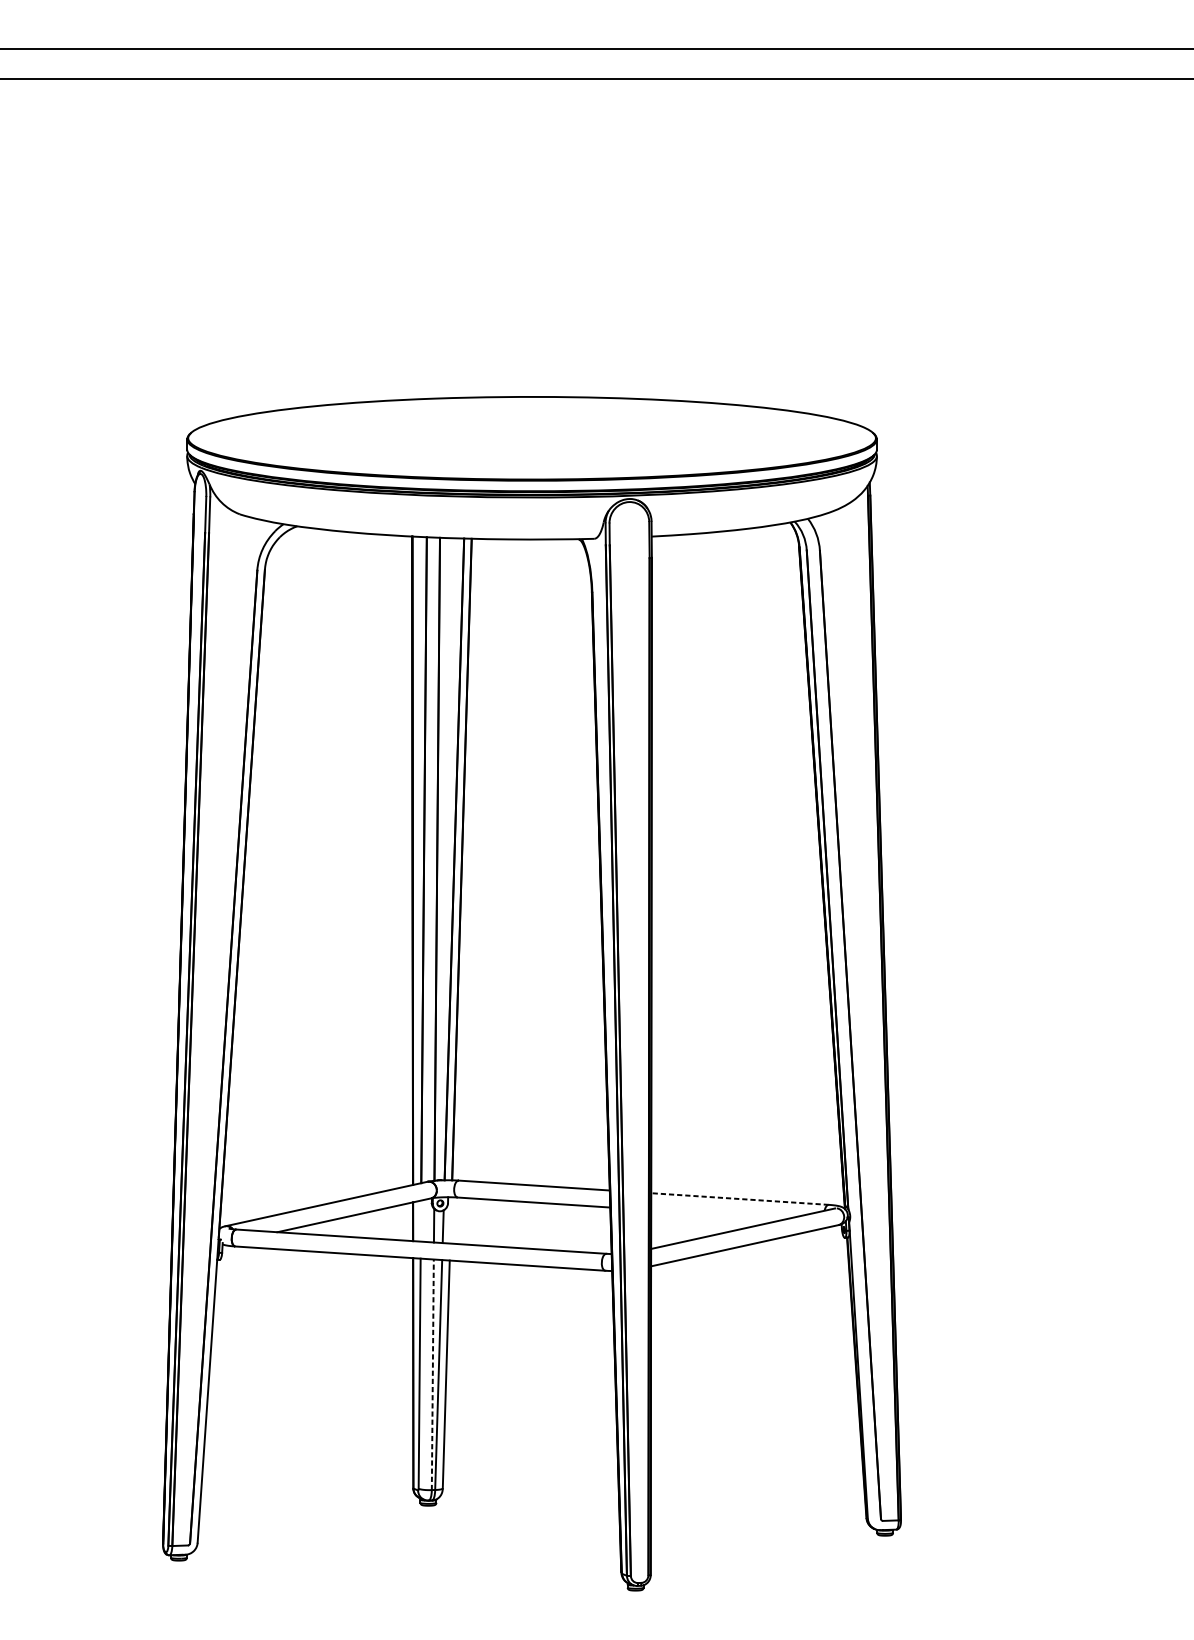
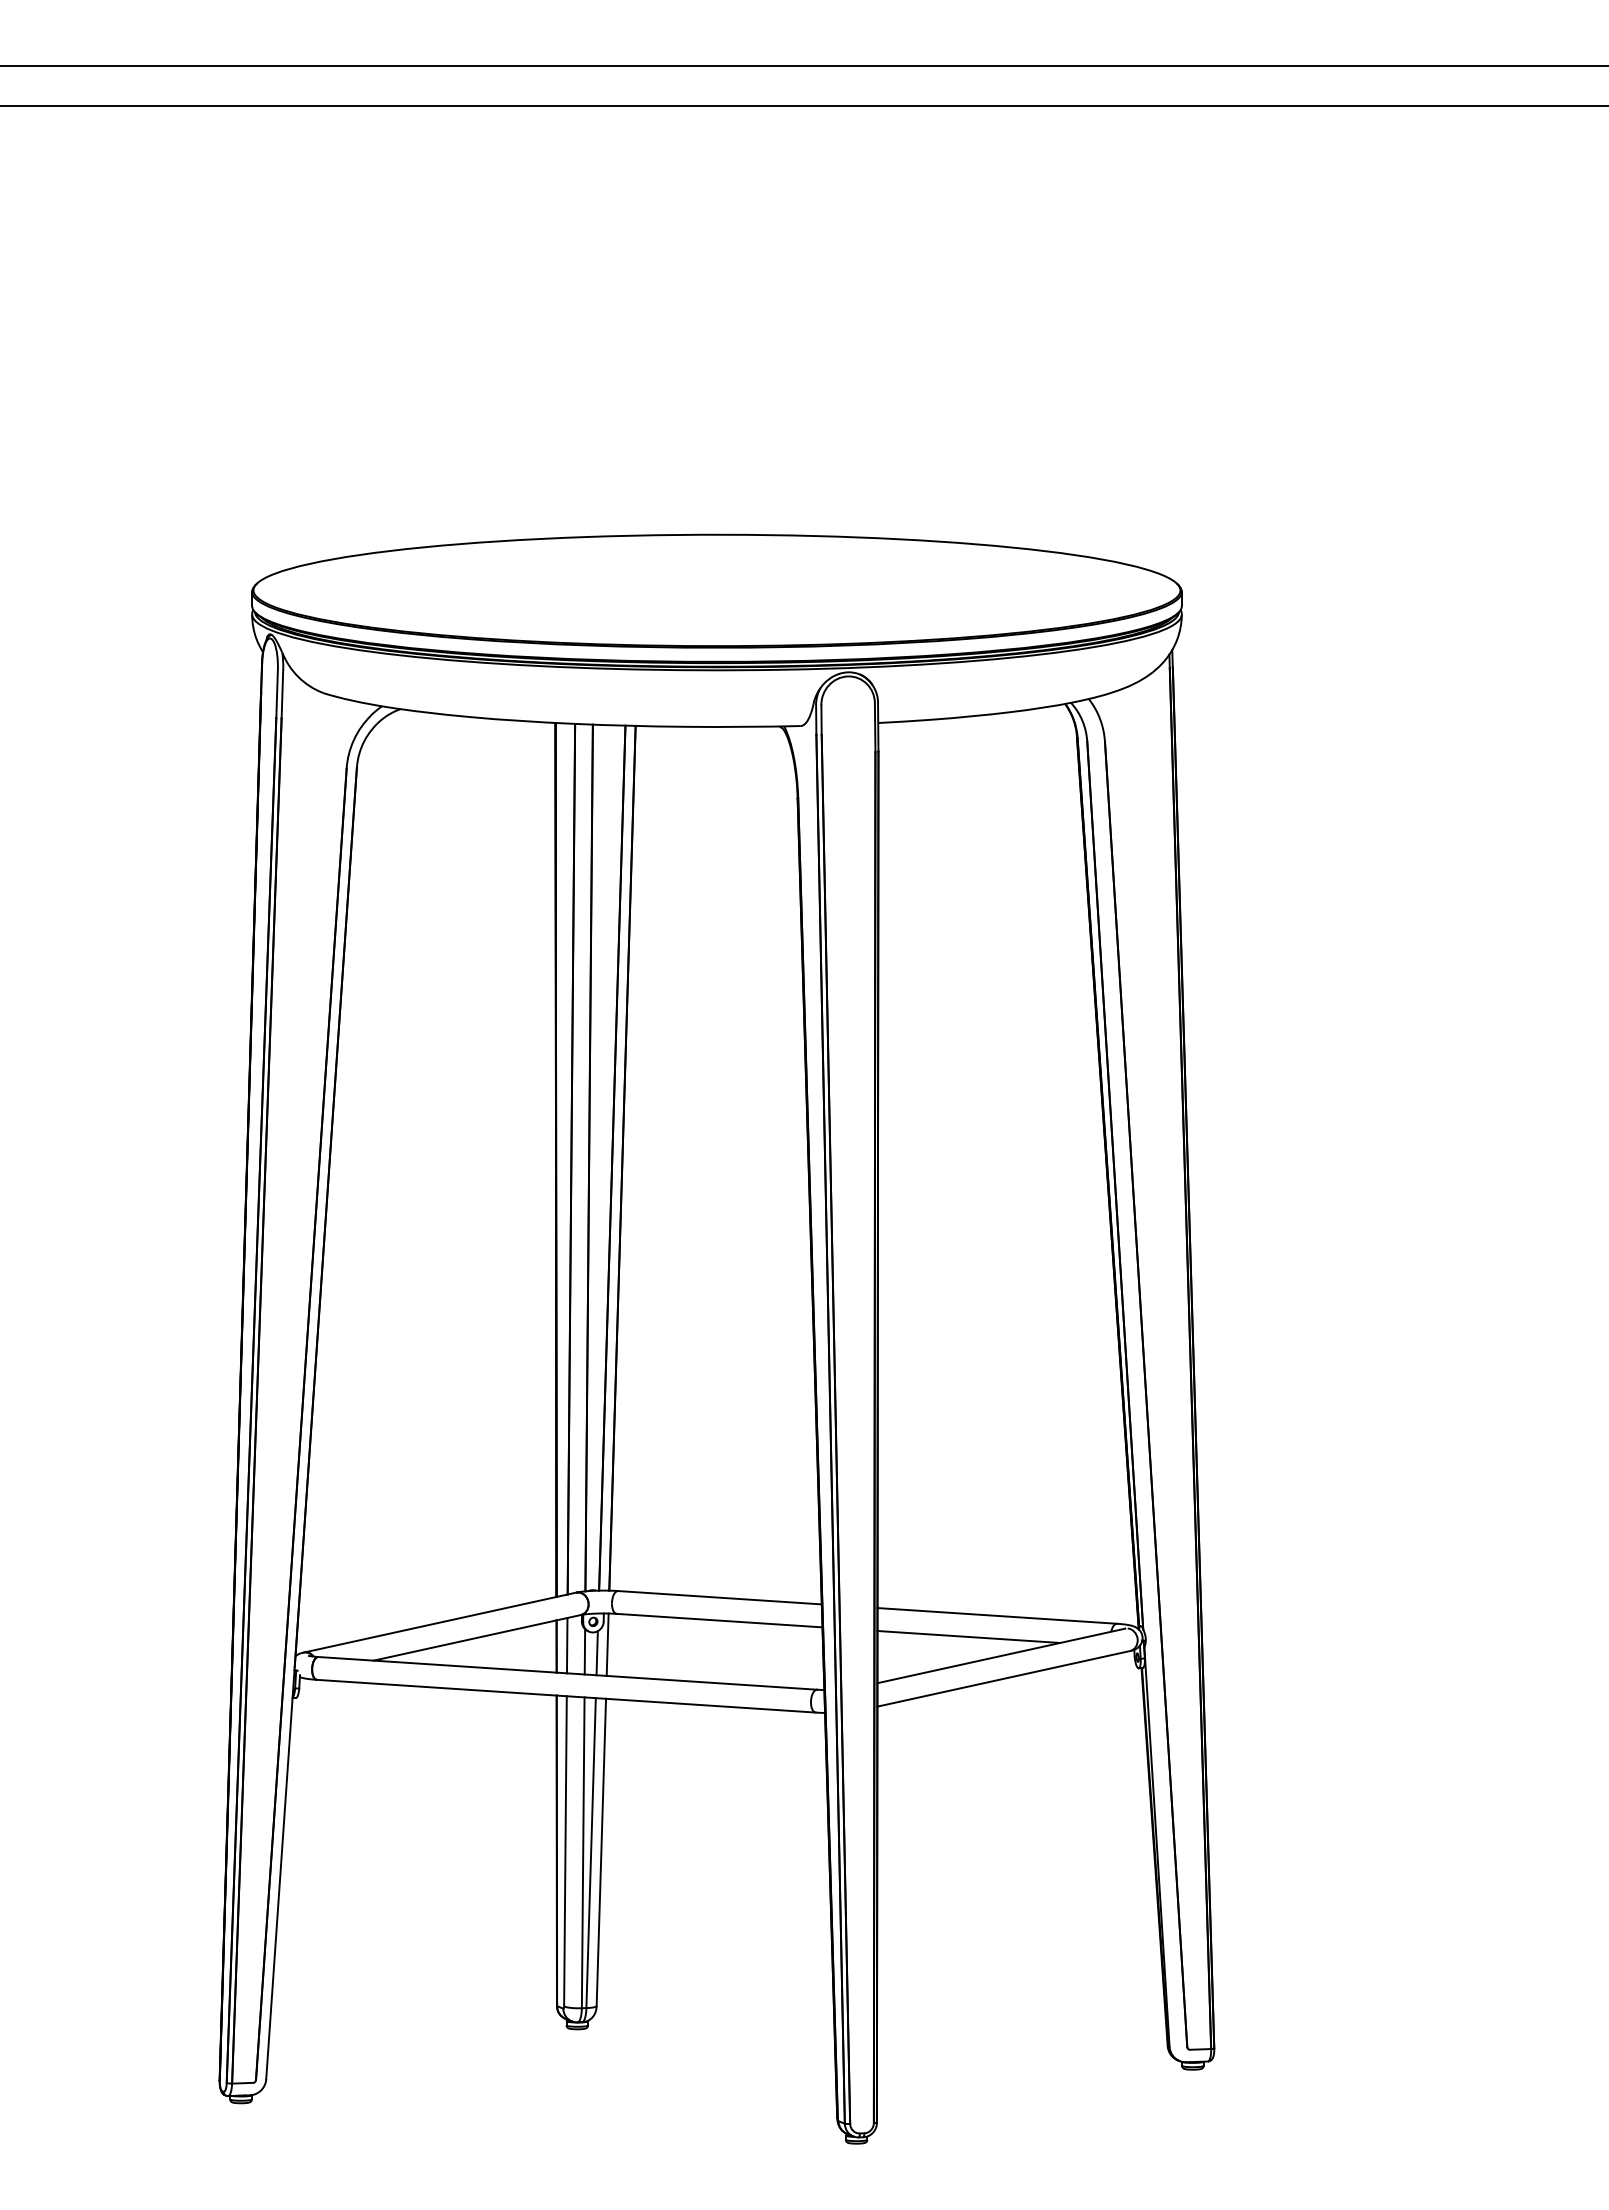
line: (739, 1198) -> (996, 1615), dashed -> solid
line: (718, 1214) -> (968, 1636), added
line: (420, 1220) -> (566, 1645), added
line: (450, 1220) -> (607, 1644), added
line: (433, 1374) -> (583, 1852), dashed -> solid

